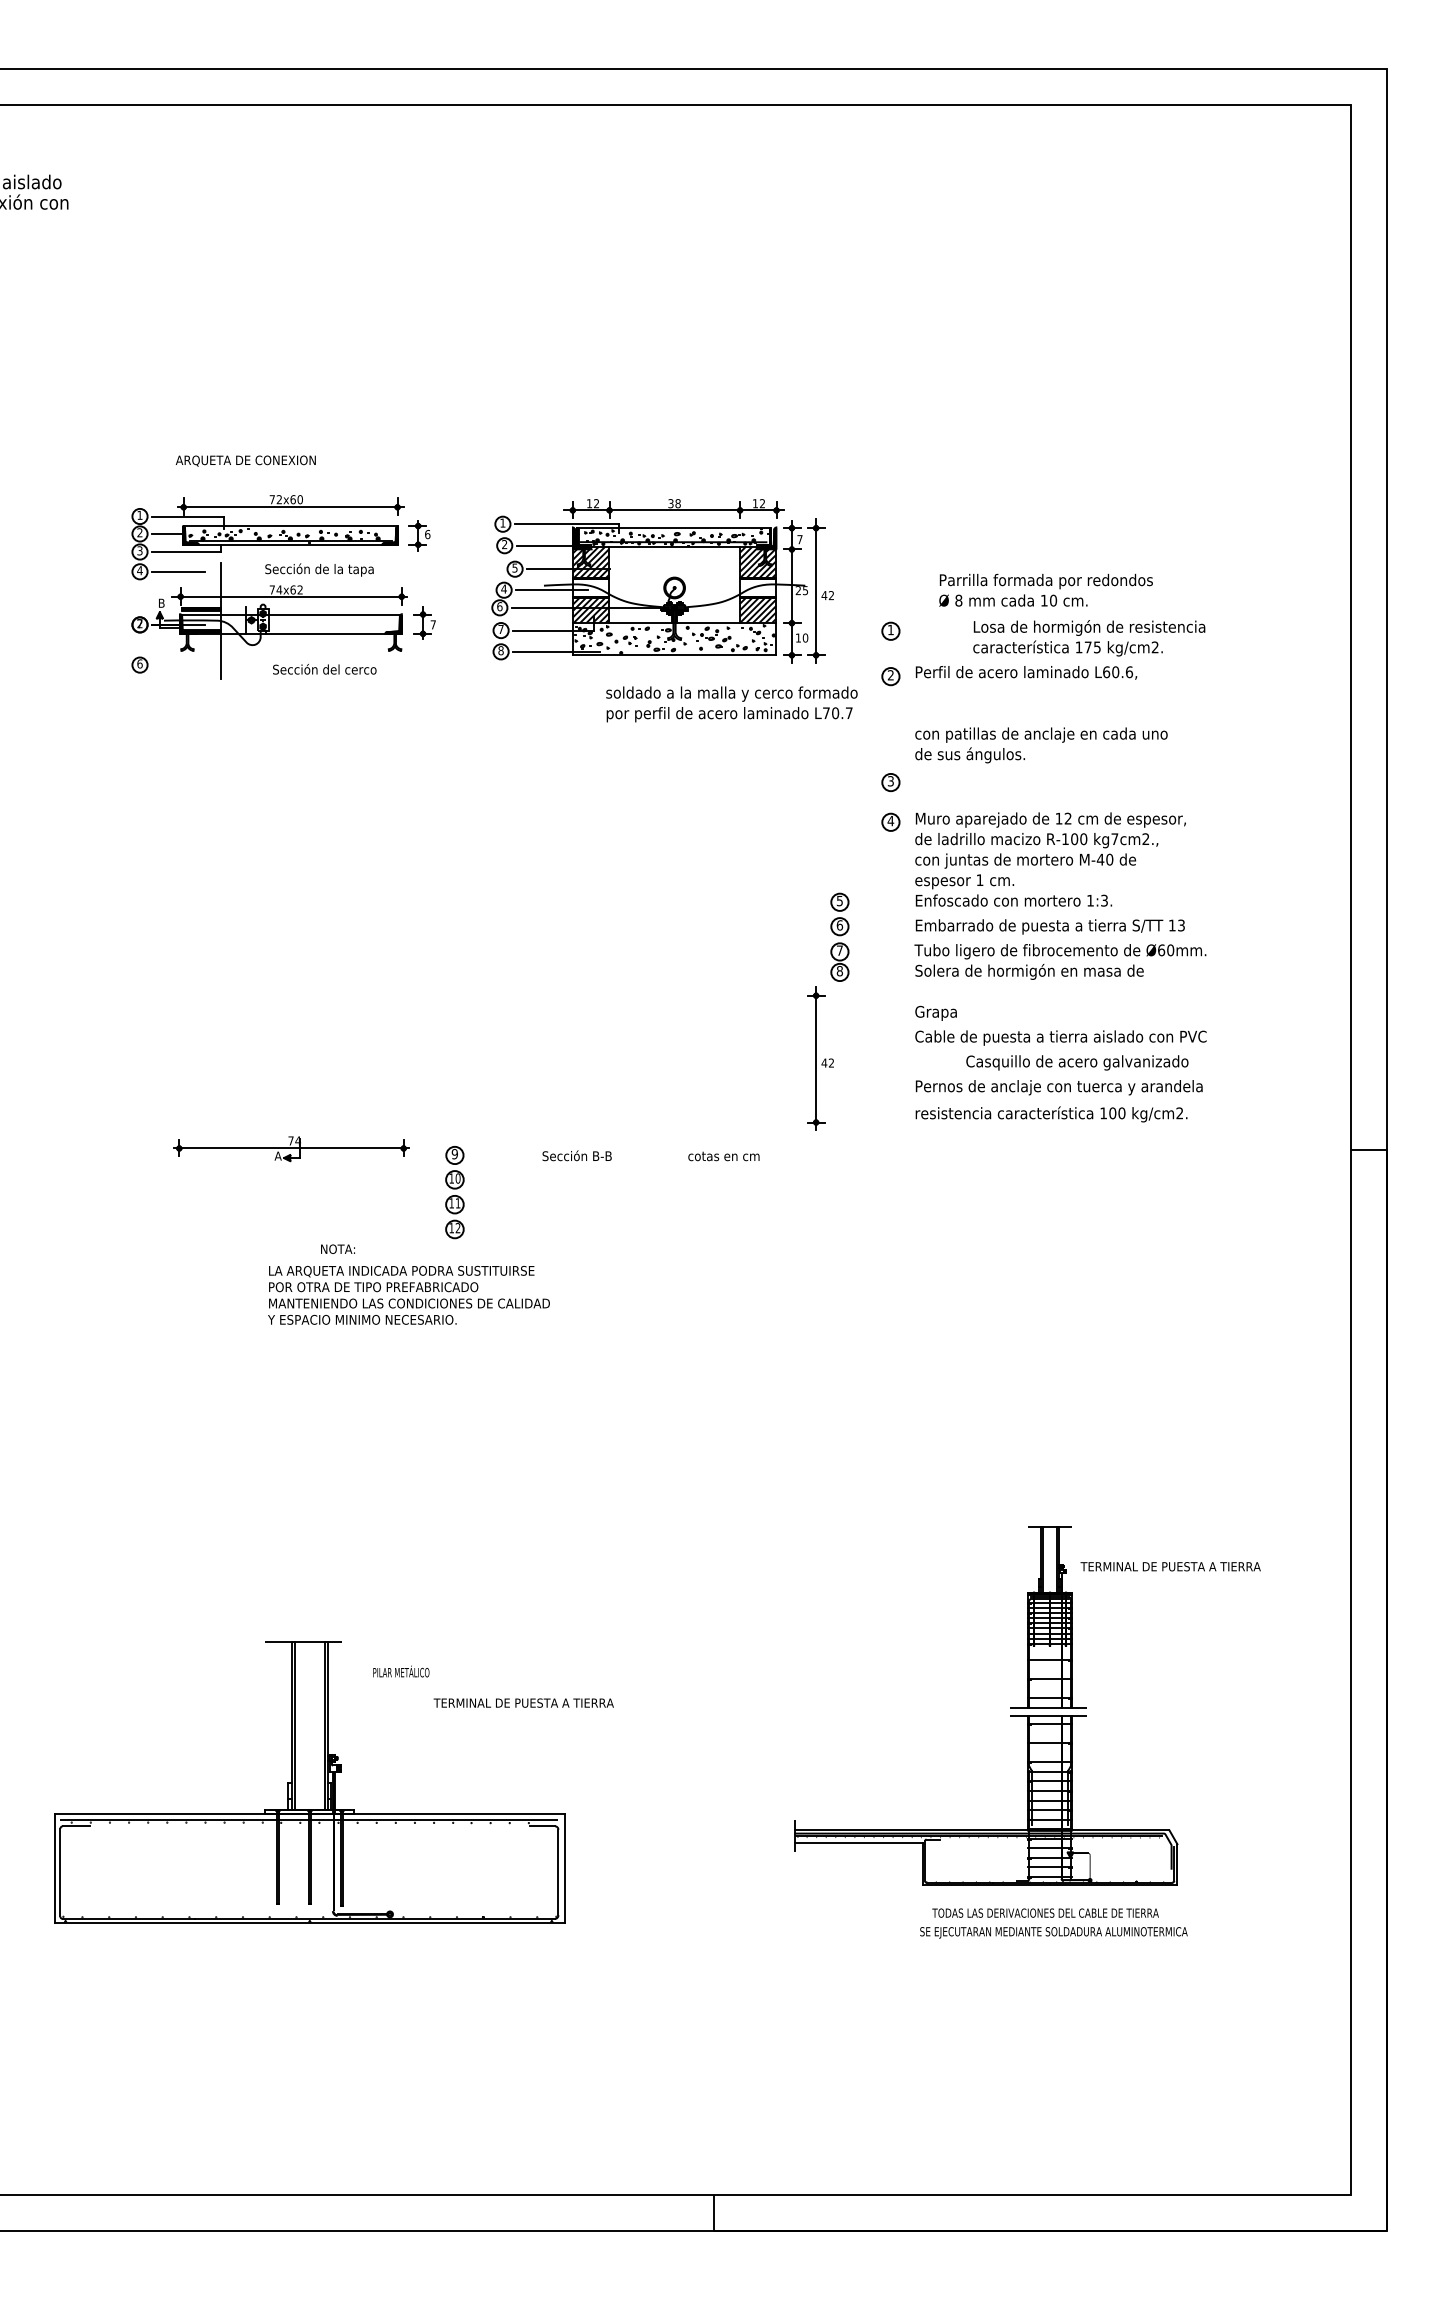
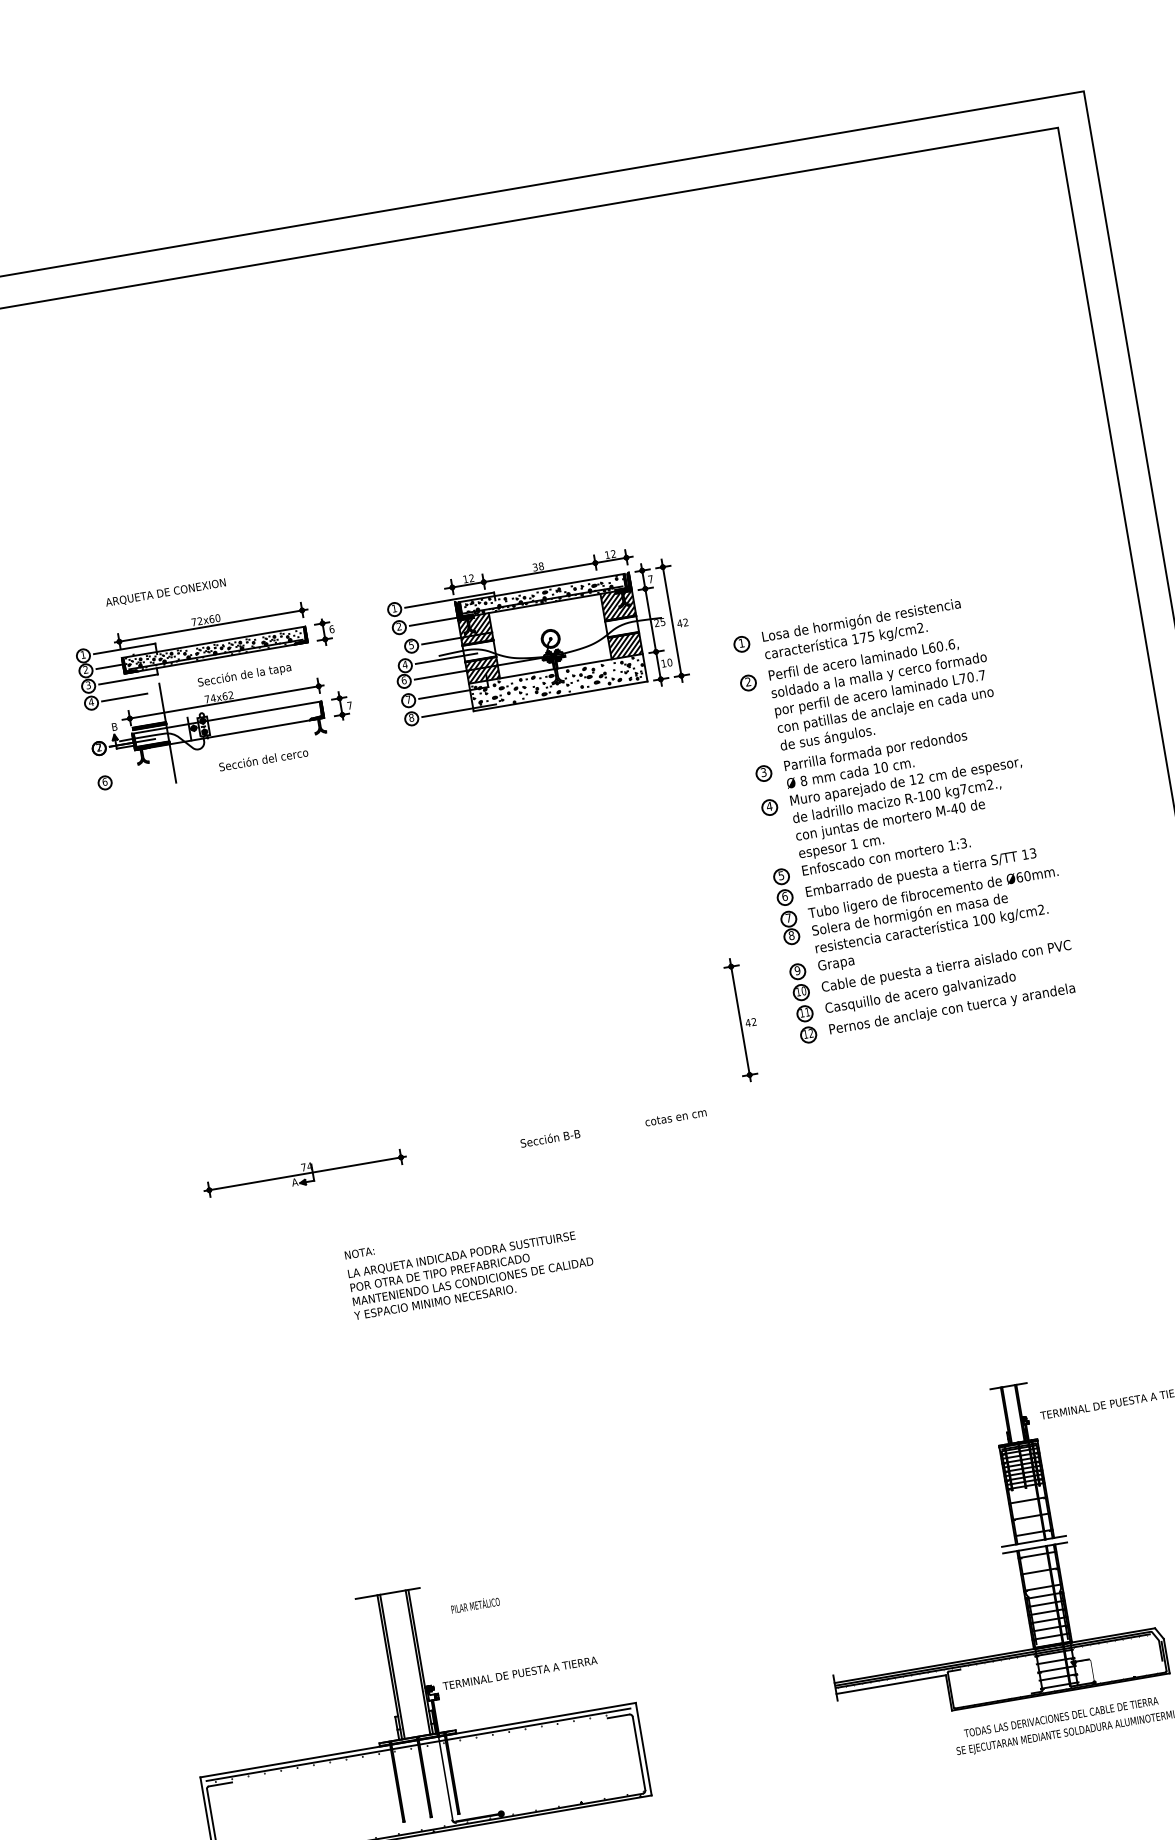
text: (1045, 589) -> (876, 758), moved
text: (1089, 638) -> (863, 629), moved
text: (731, 704) -> (880, 685), moved
part: (839, 936) -> (786, 906), moved
text: (1077, 1062) -> (920, 993), moved
text: (1051, 1114) -> (931, 929), moved
part: (454, 1192) -> (802, 1003), moved
text: (408, 1294) -> (470, 1273), moved
text: (523, 1702) -> (519, 1672), moved

